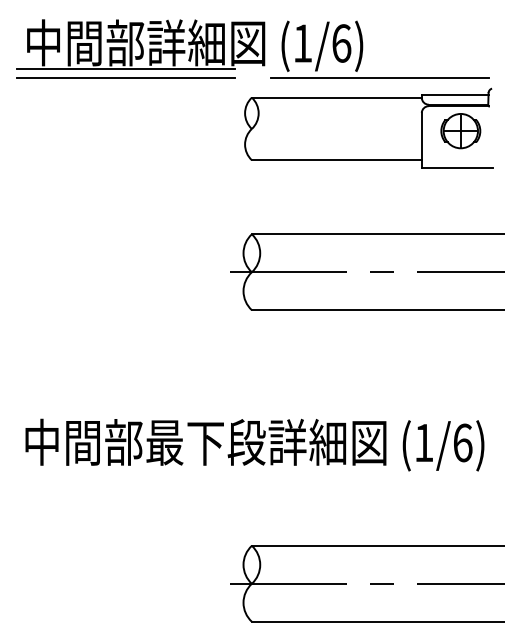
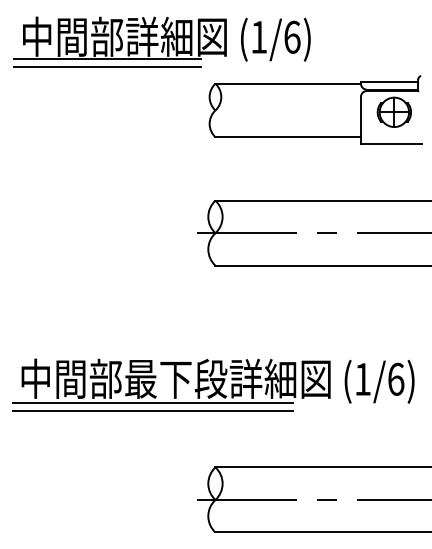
line: (379, 77) -> (324, 66), removed
line: (178, 470) -> (152, 402), added
line: (178, 480) -> (152, 411), added

